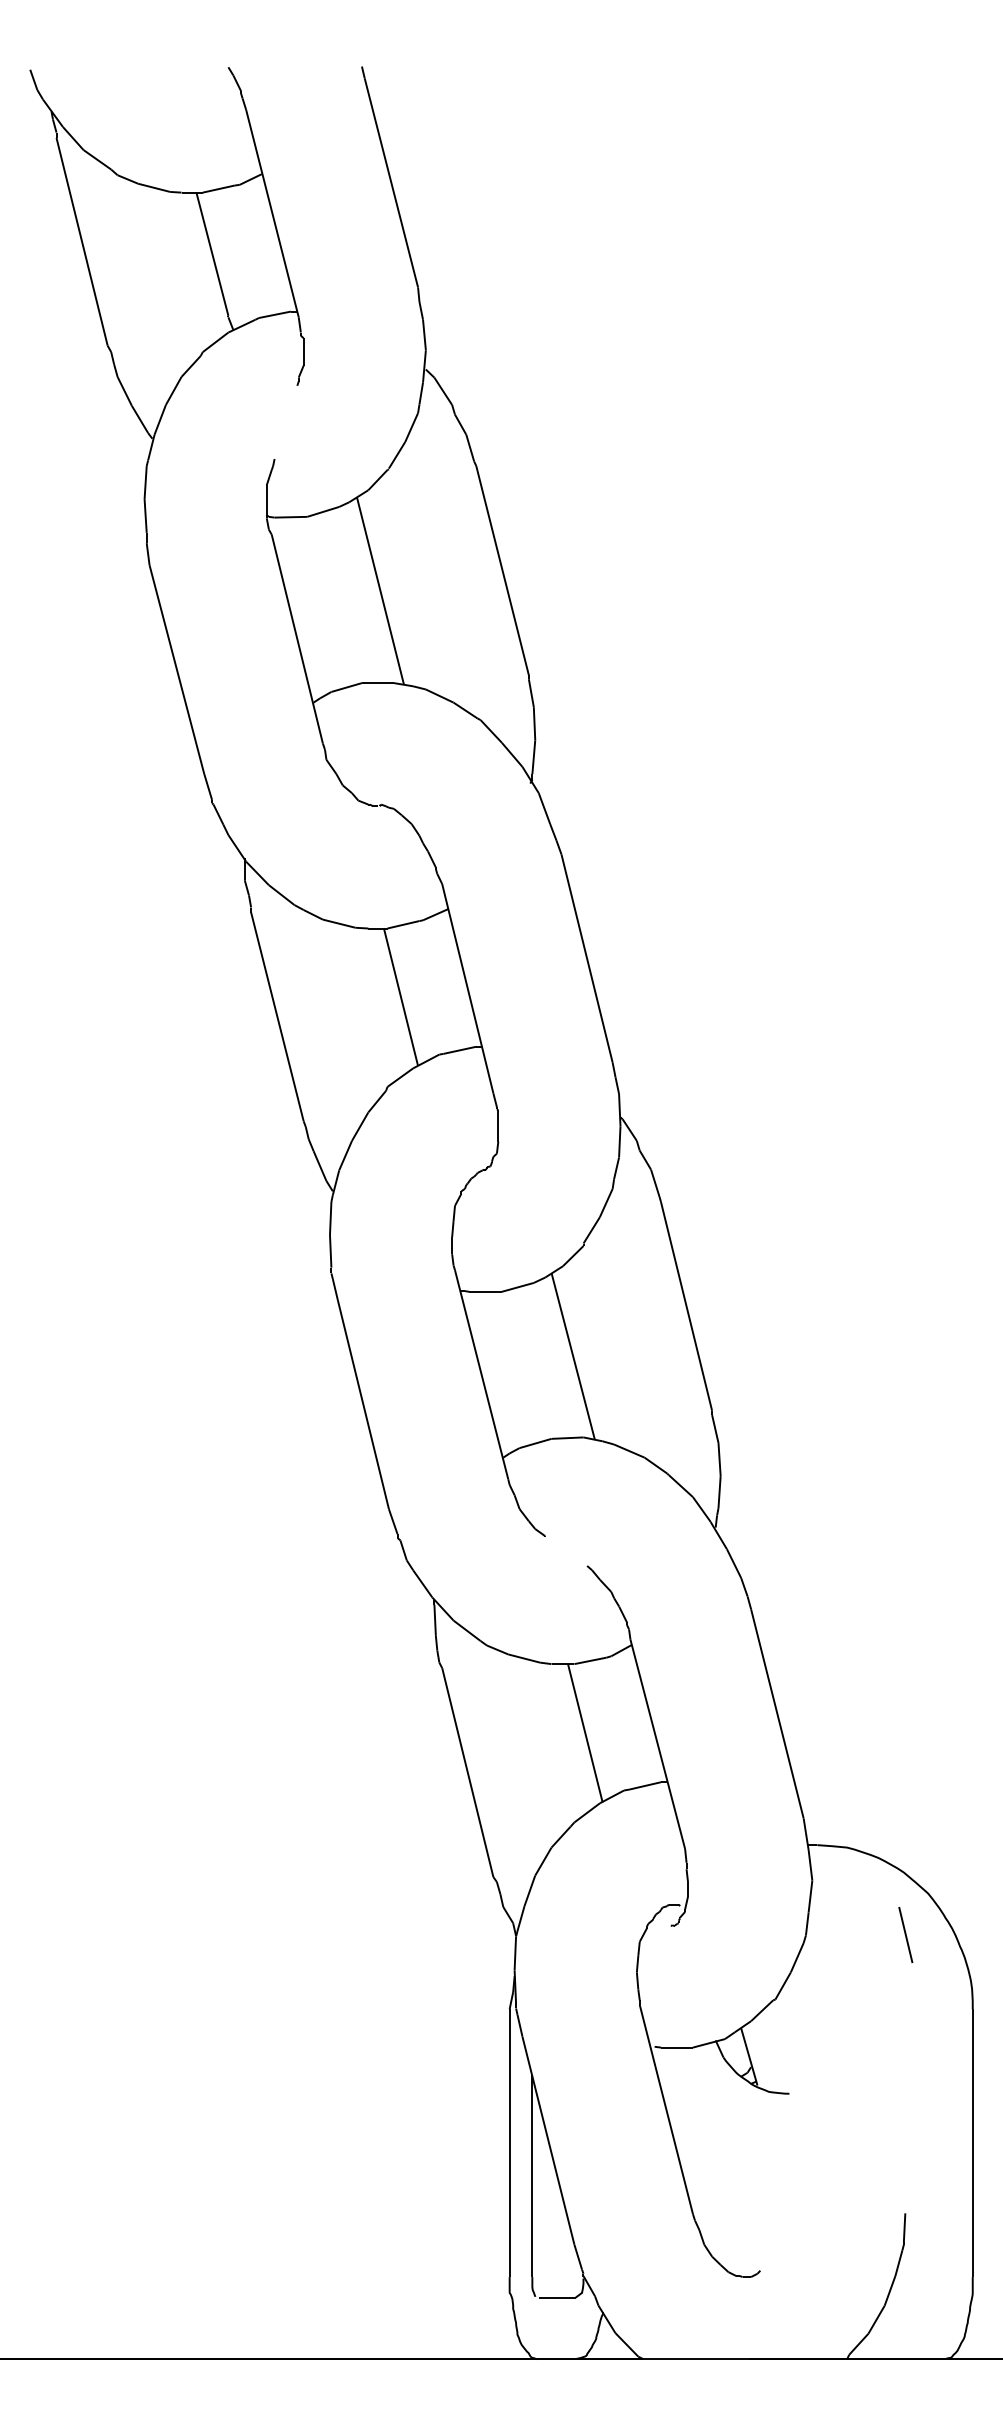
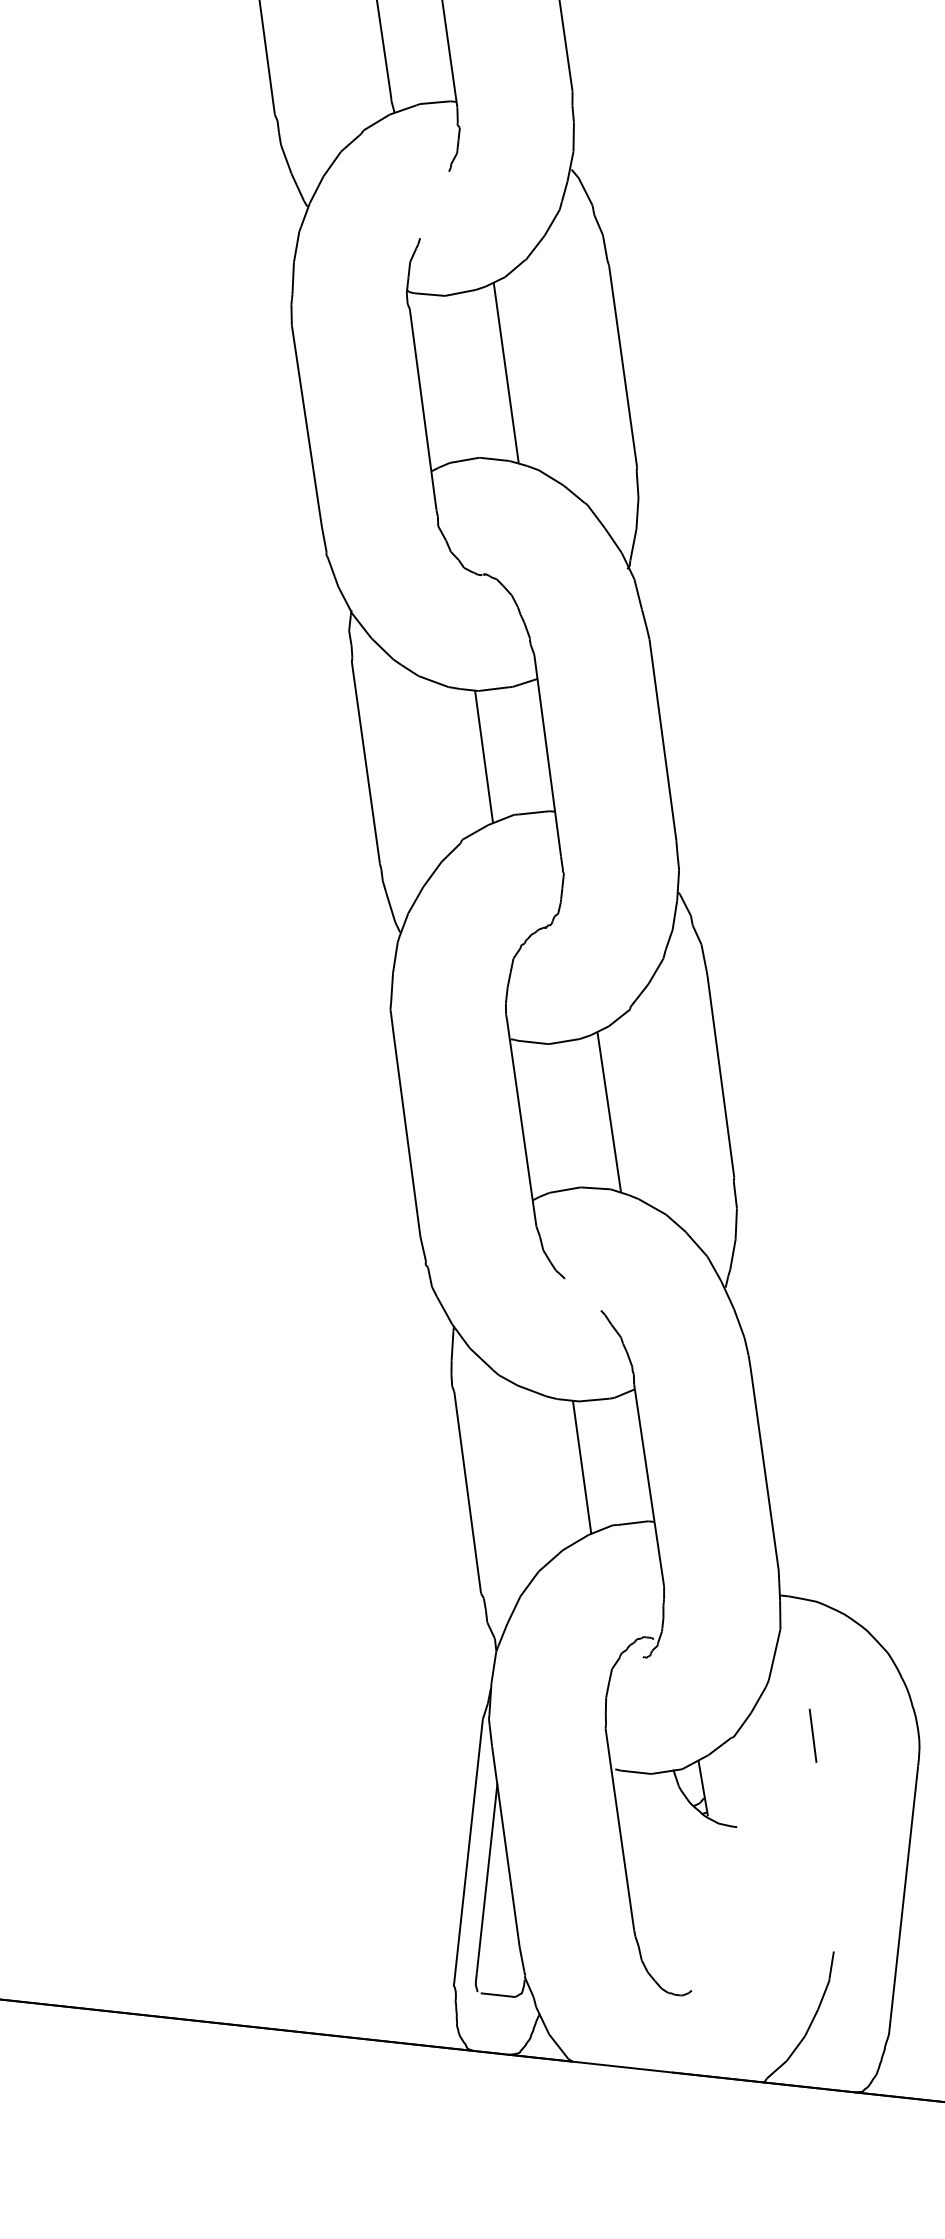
line: (905, 1934) -> (812, 1735), moved

